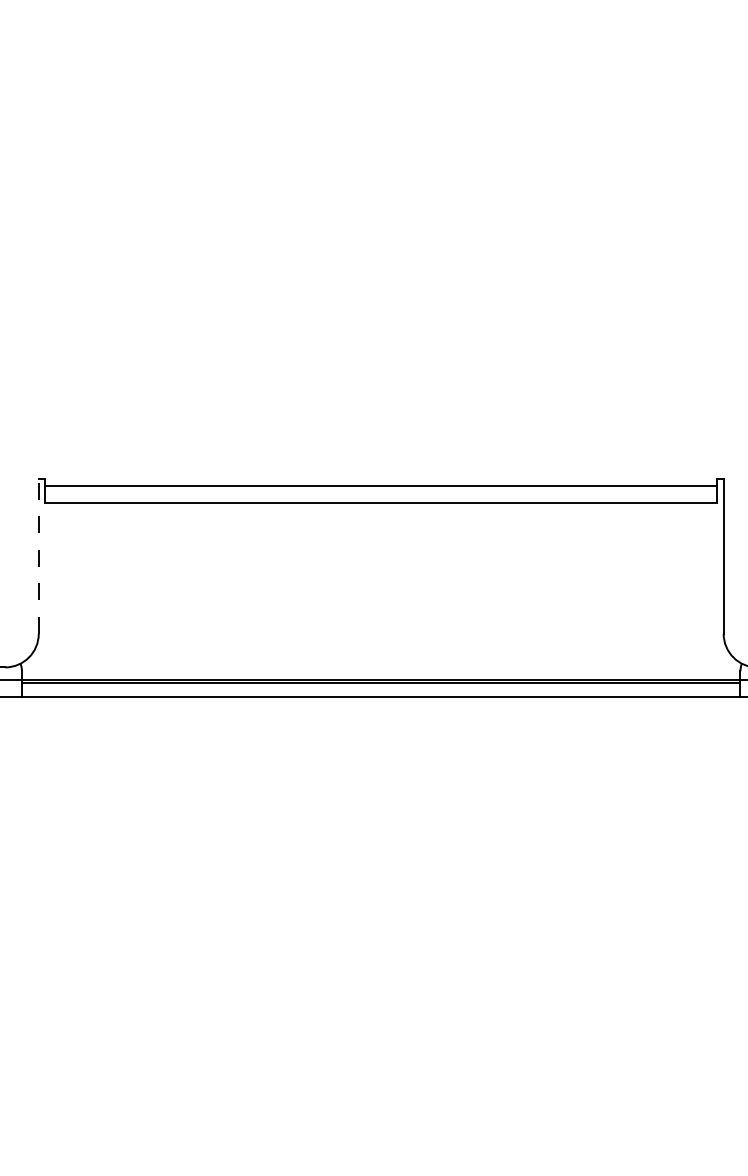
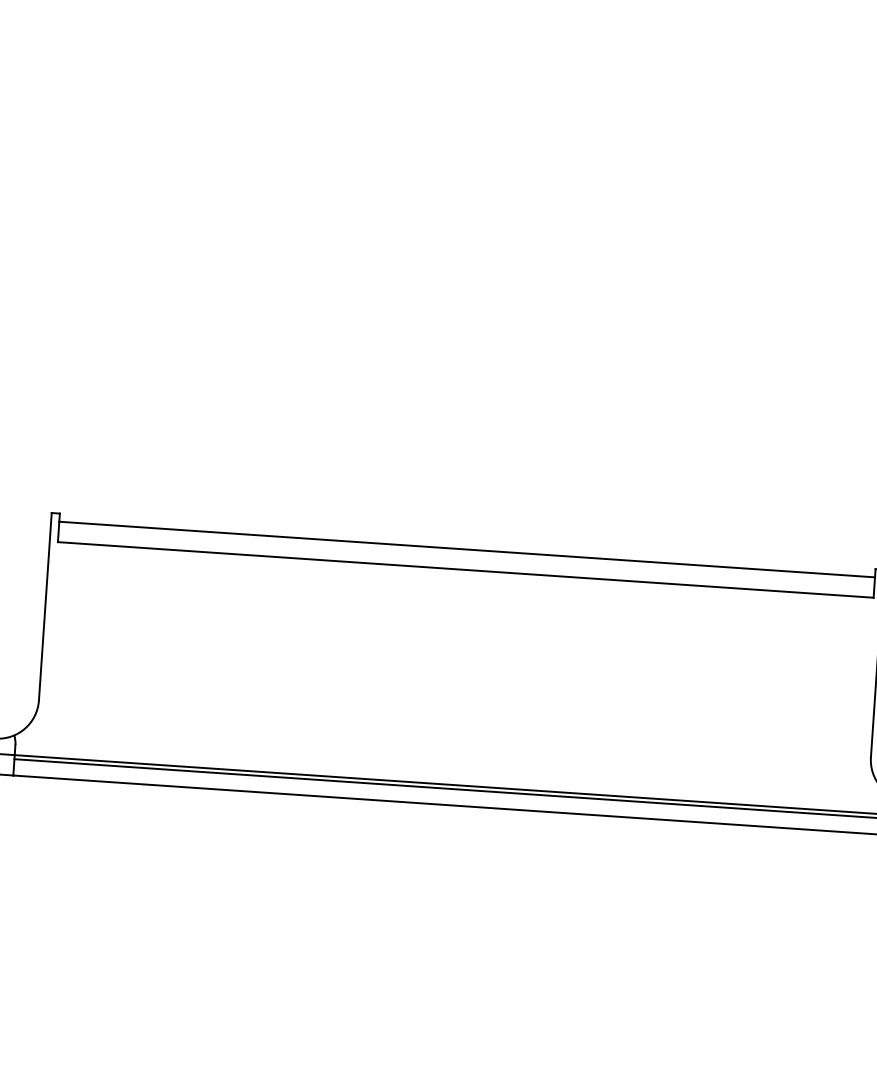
line: (38, 556) -> (45, 606), dashed -> solid

